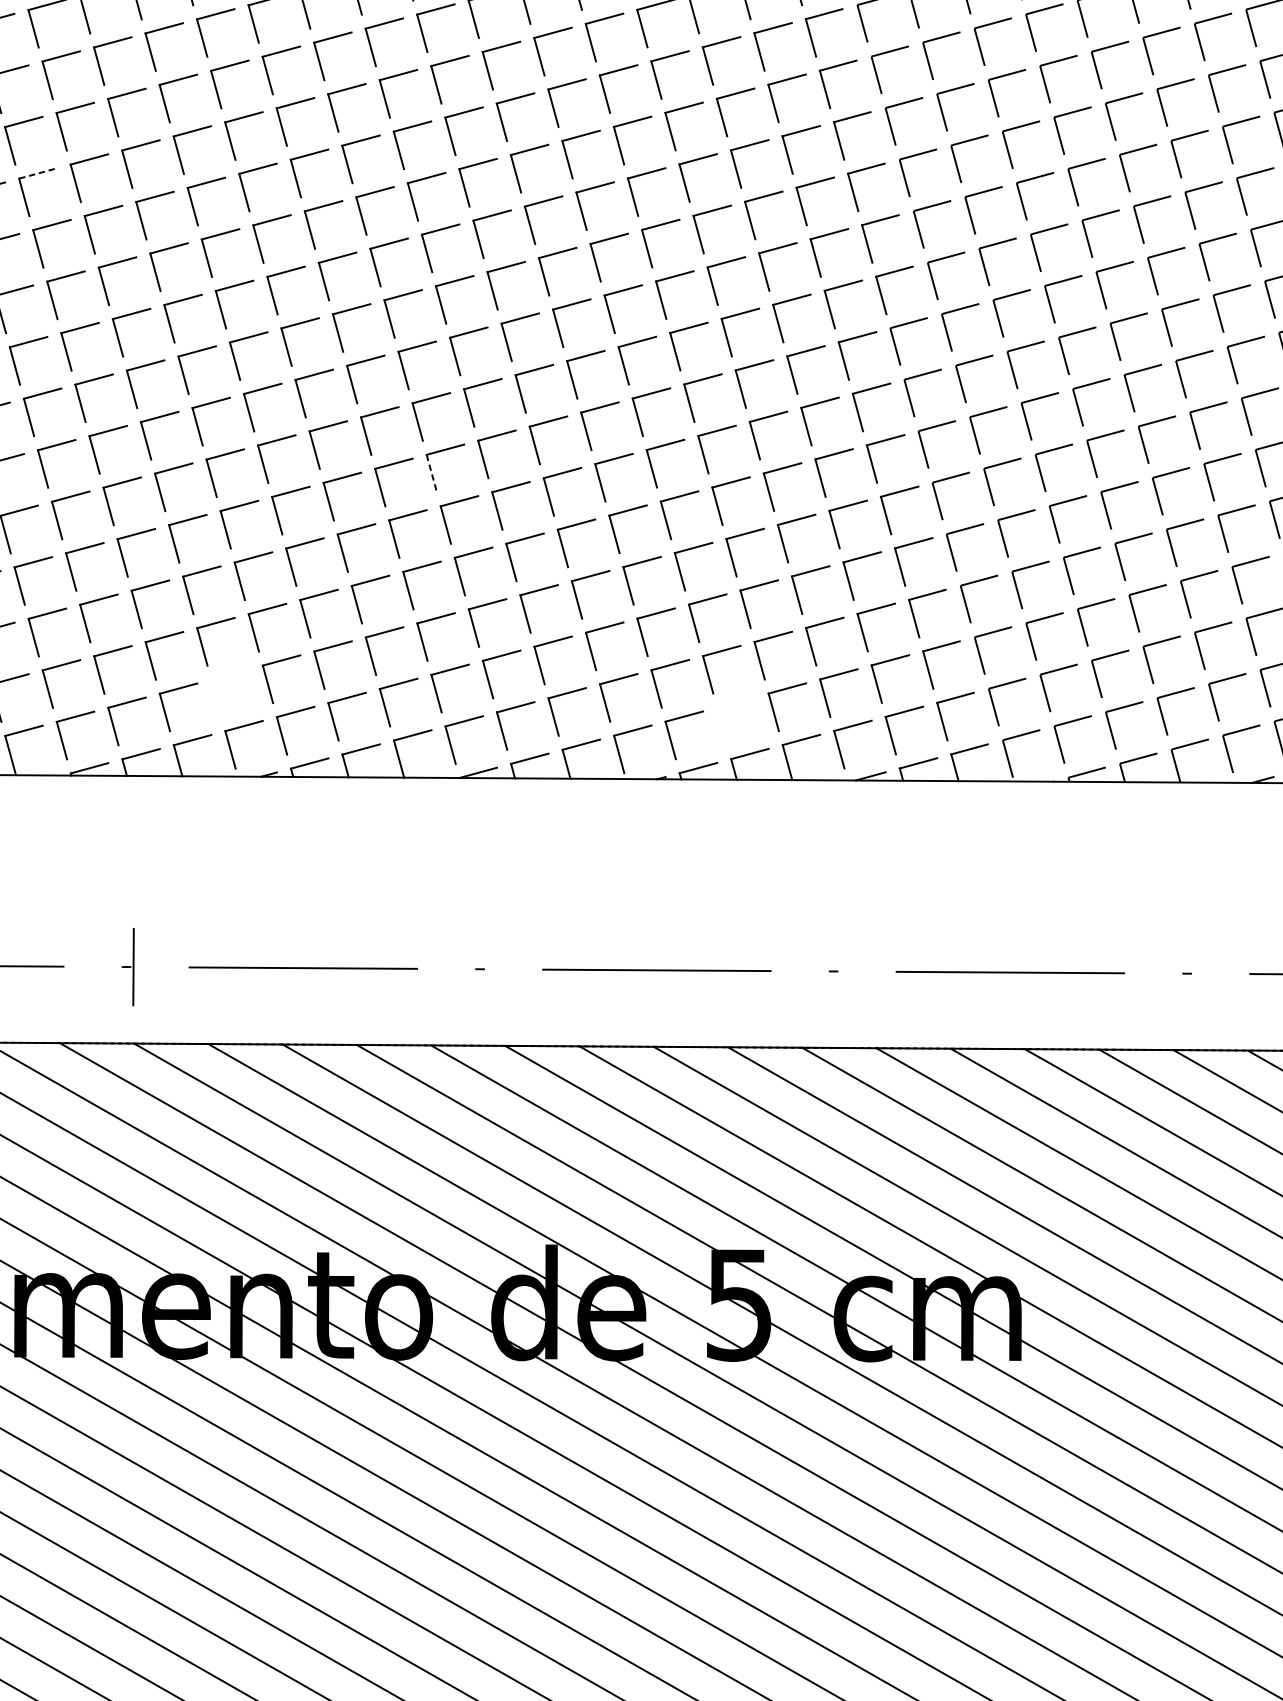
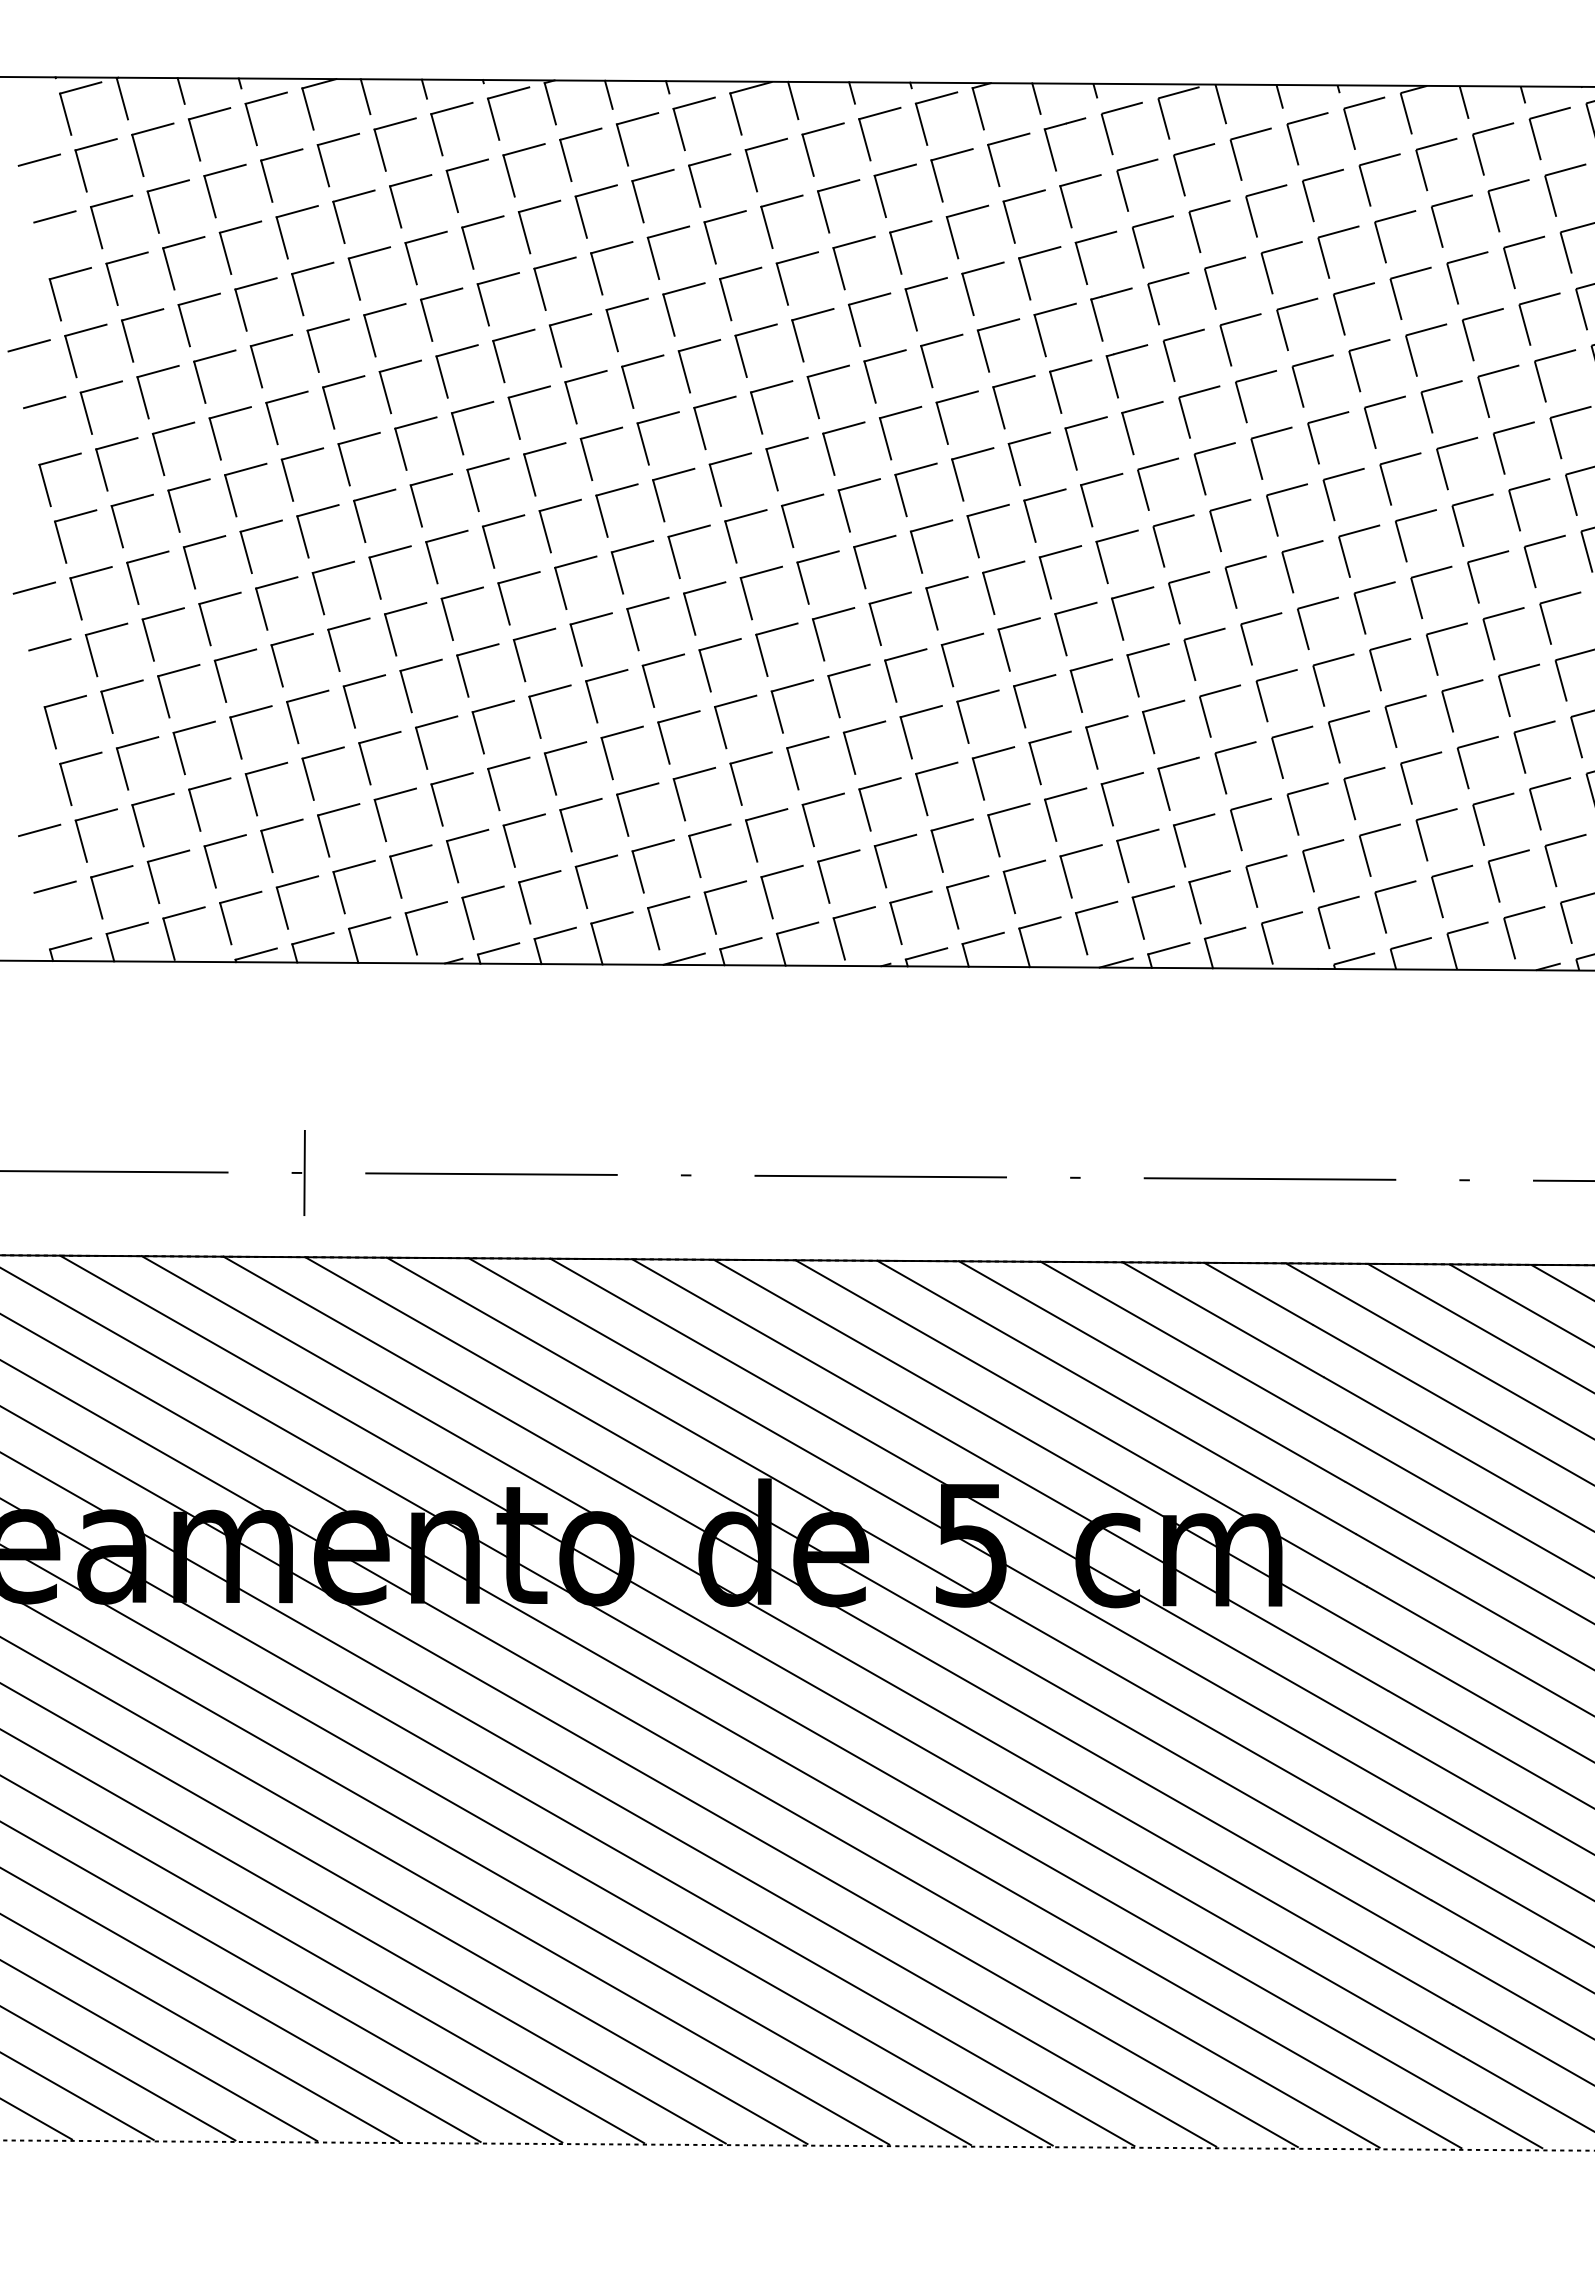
line: (38, 173) -> (199, 299), dashed -> solid
line: (432, 474) -> (633, 630), dashed -> solid
part: (216, 695) -> (396, 874), added
part: (722, 725) -> (953, 906), added

